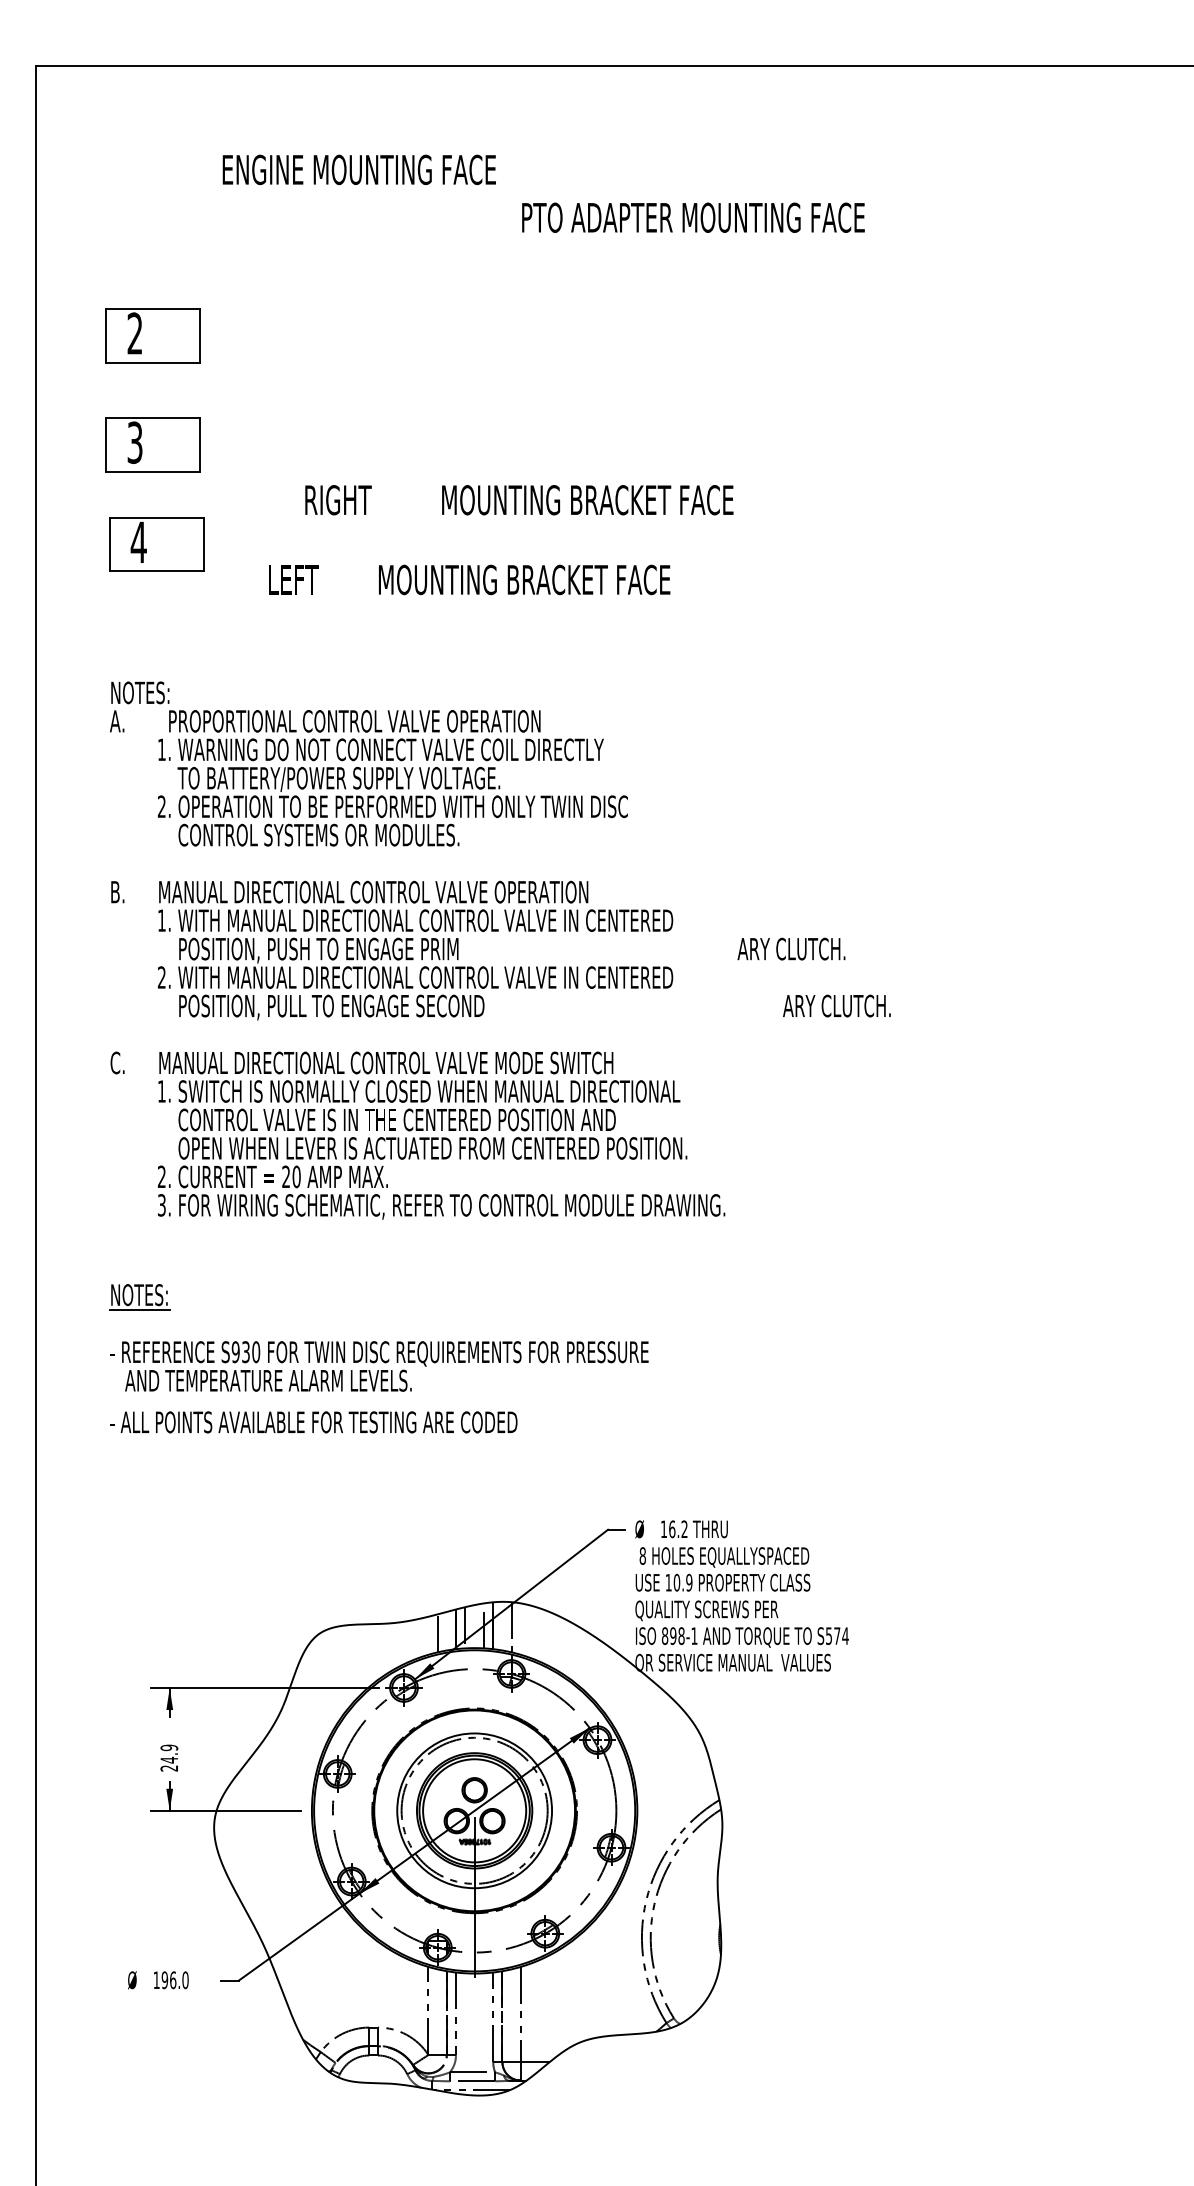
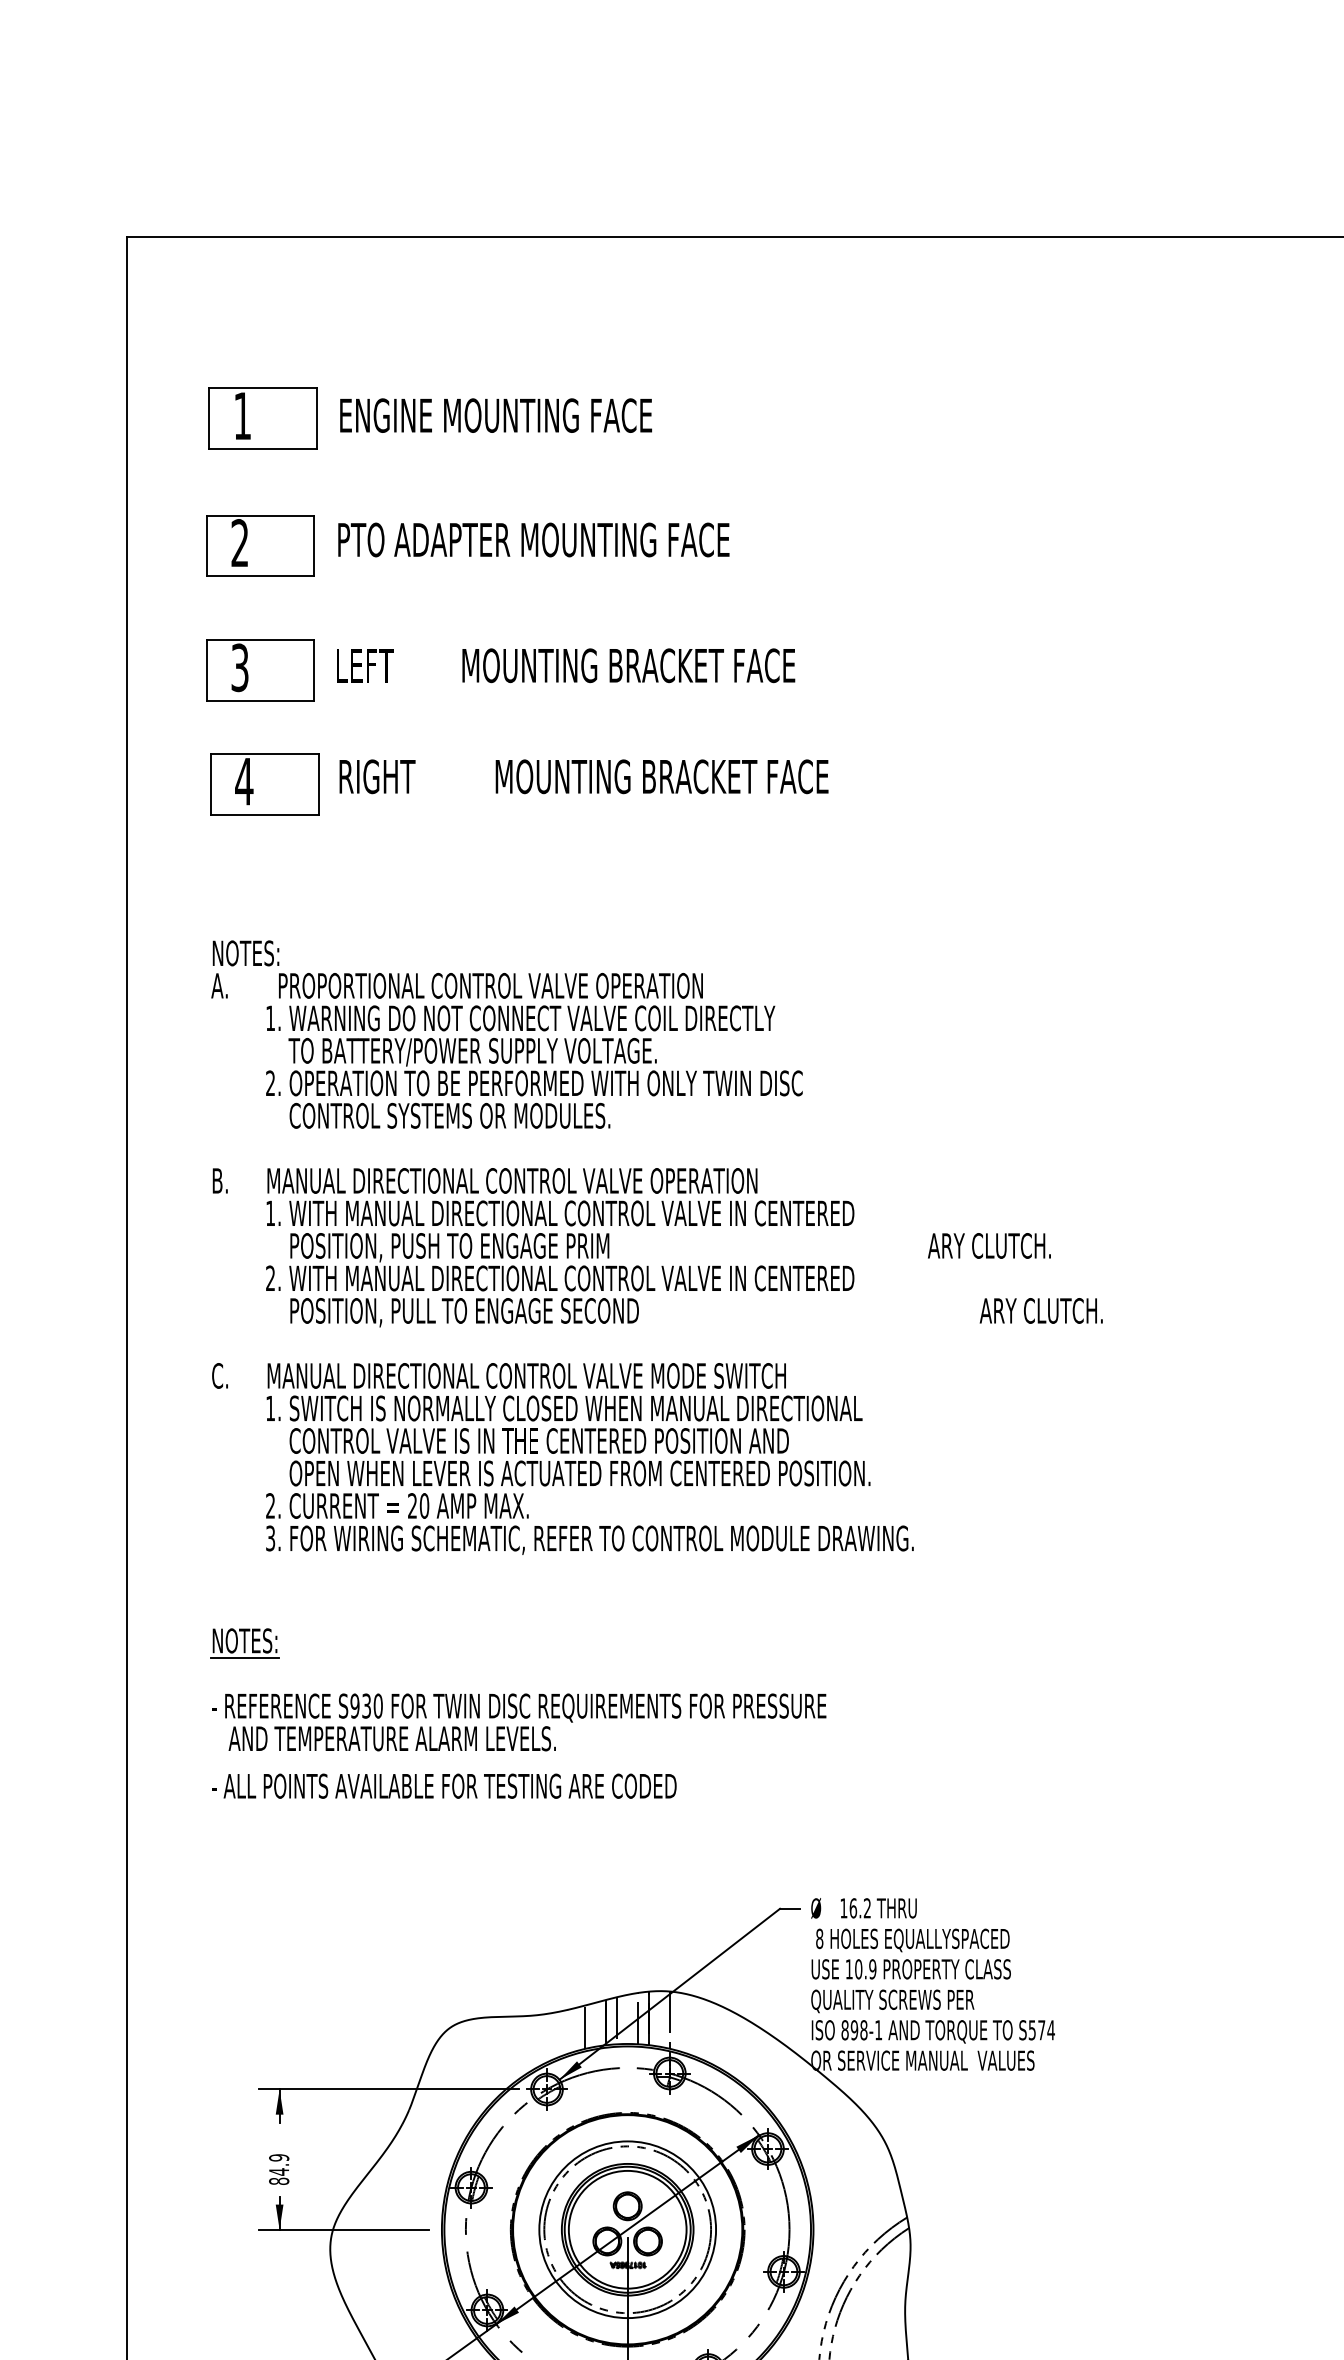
text: (358, 169) -> (495, 415), moved
text: (693, 217) -> (533, 539), moved
part: (154, 224) -> (262, 418), added
text: (519, 500) -> (584, 777), moved
text: (469, 579) -> (565, 665), moved
text: (169, 1768) -> (279, 2181), 24.9 -> 84.9

